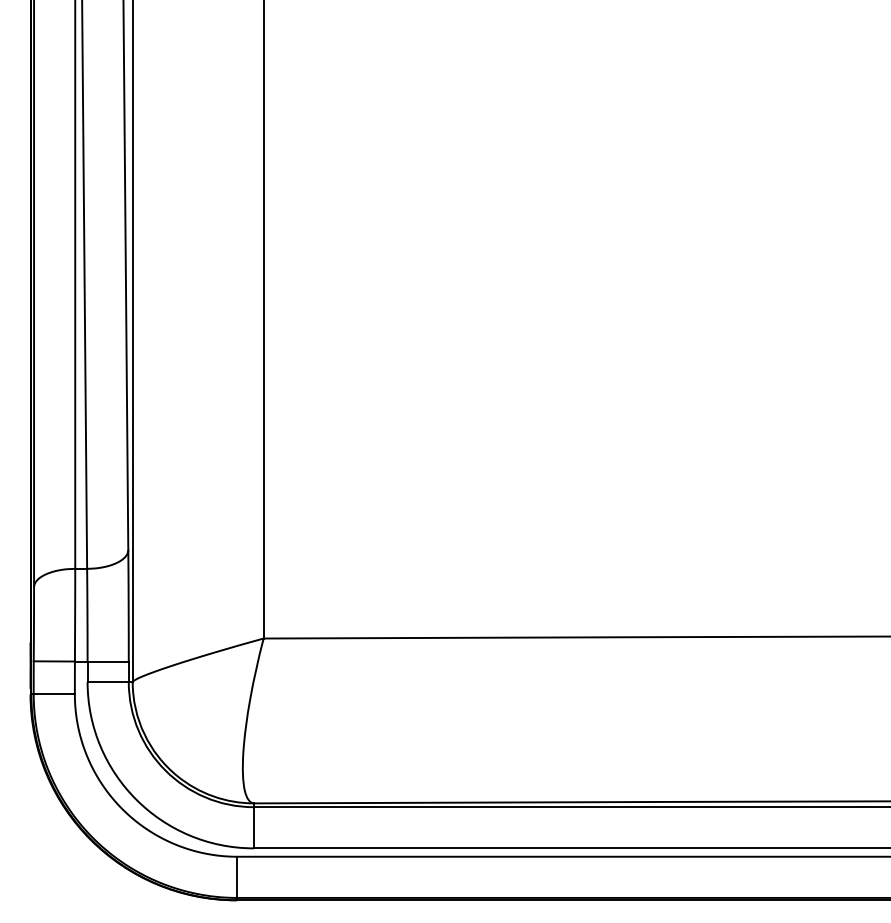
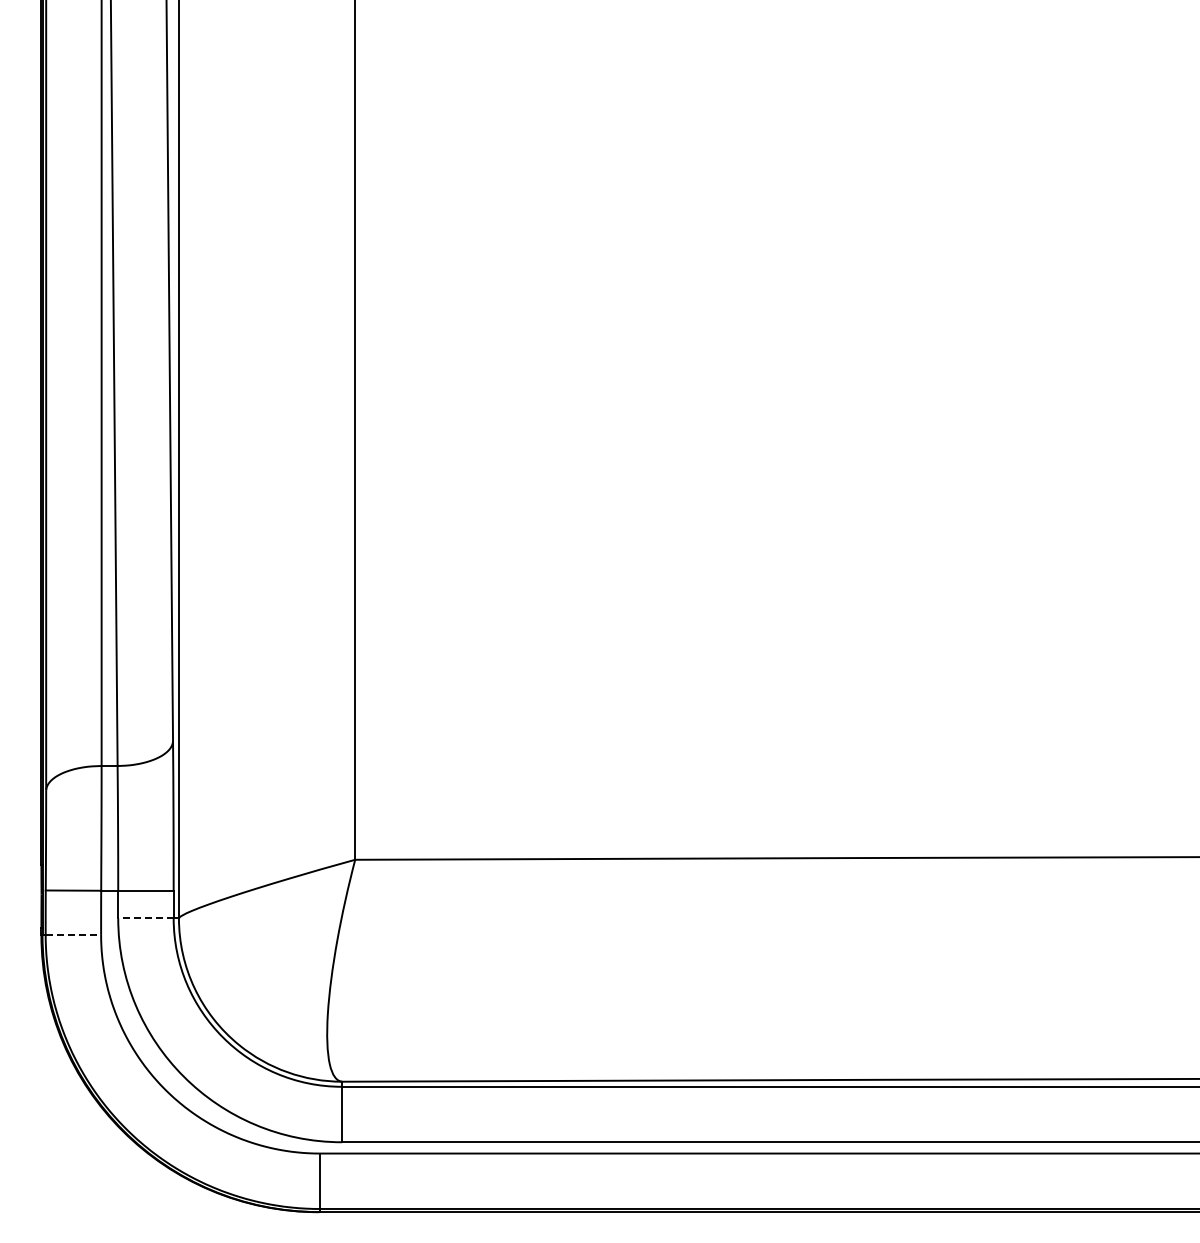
line: (107, 682) -> (145, 918), solid -> dashed
line: (54, 694) -> (73, 934), solid -> dashed

